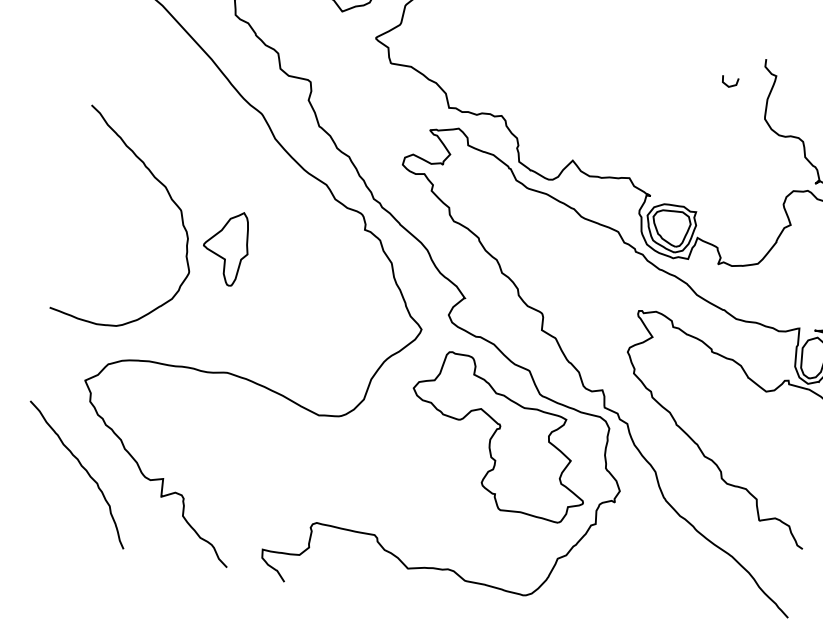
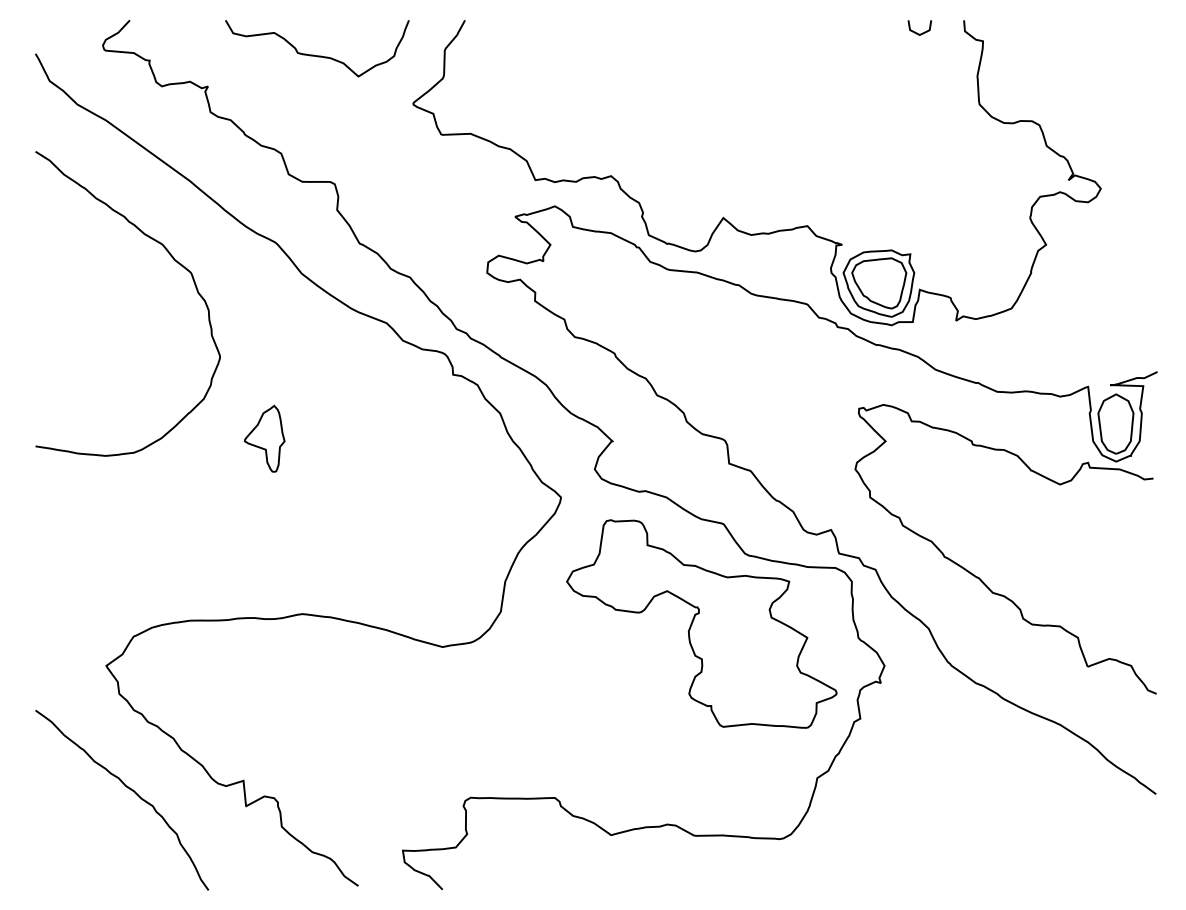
line: (727, 84) -> (917, 32), moved
curve: (170, 198) -> (172, 258), moved
part: (226, 246) -> (264, 438), size x0.62

